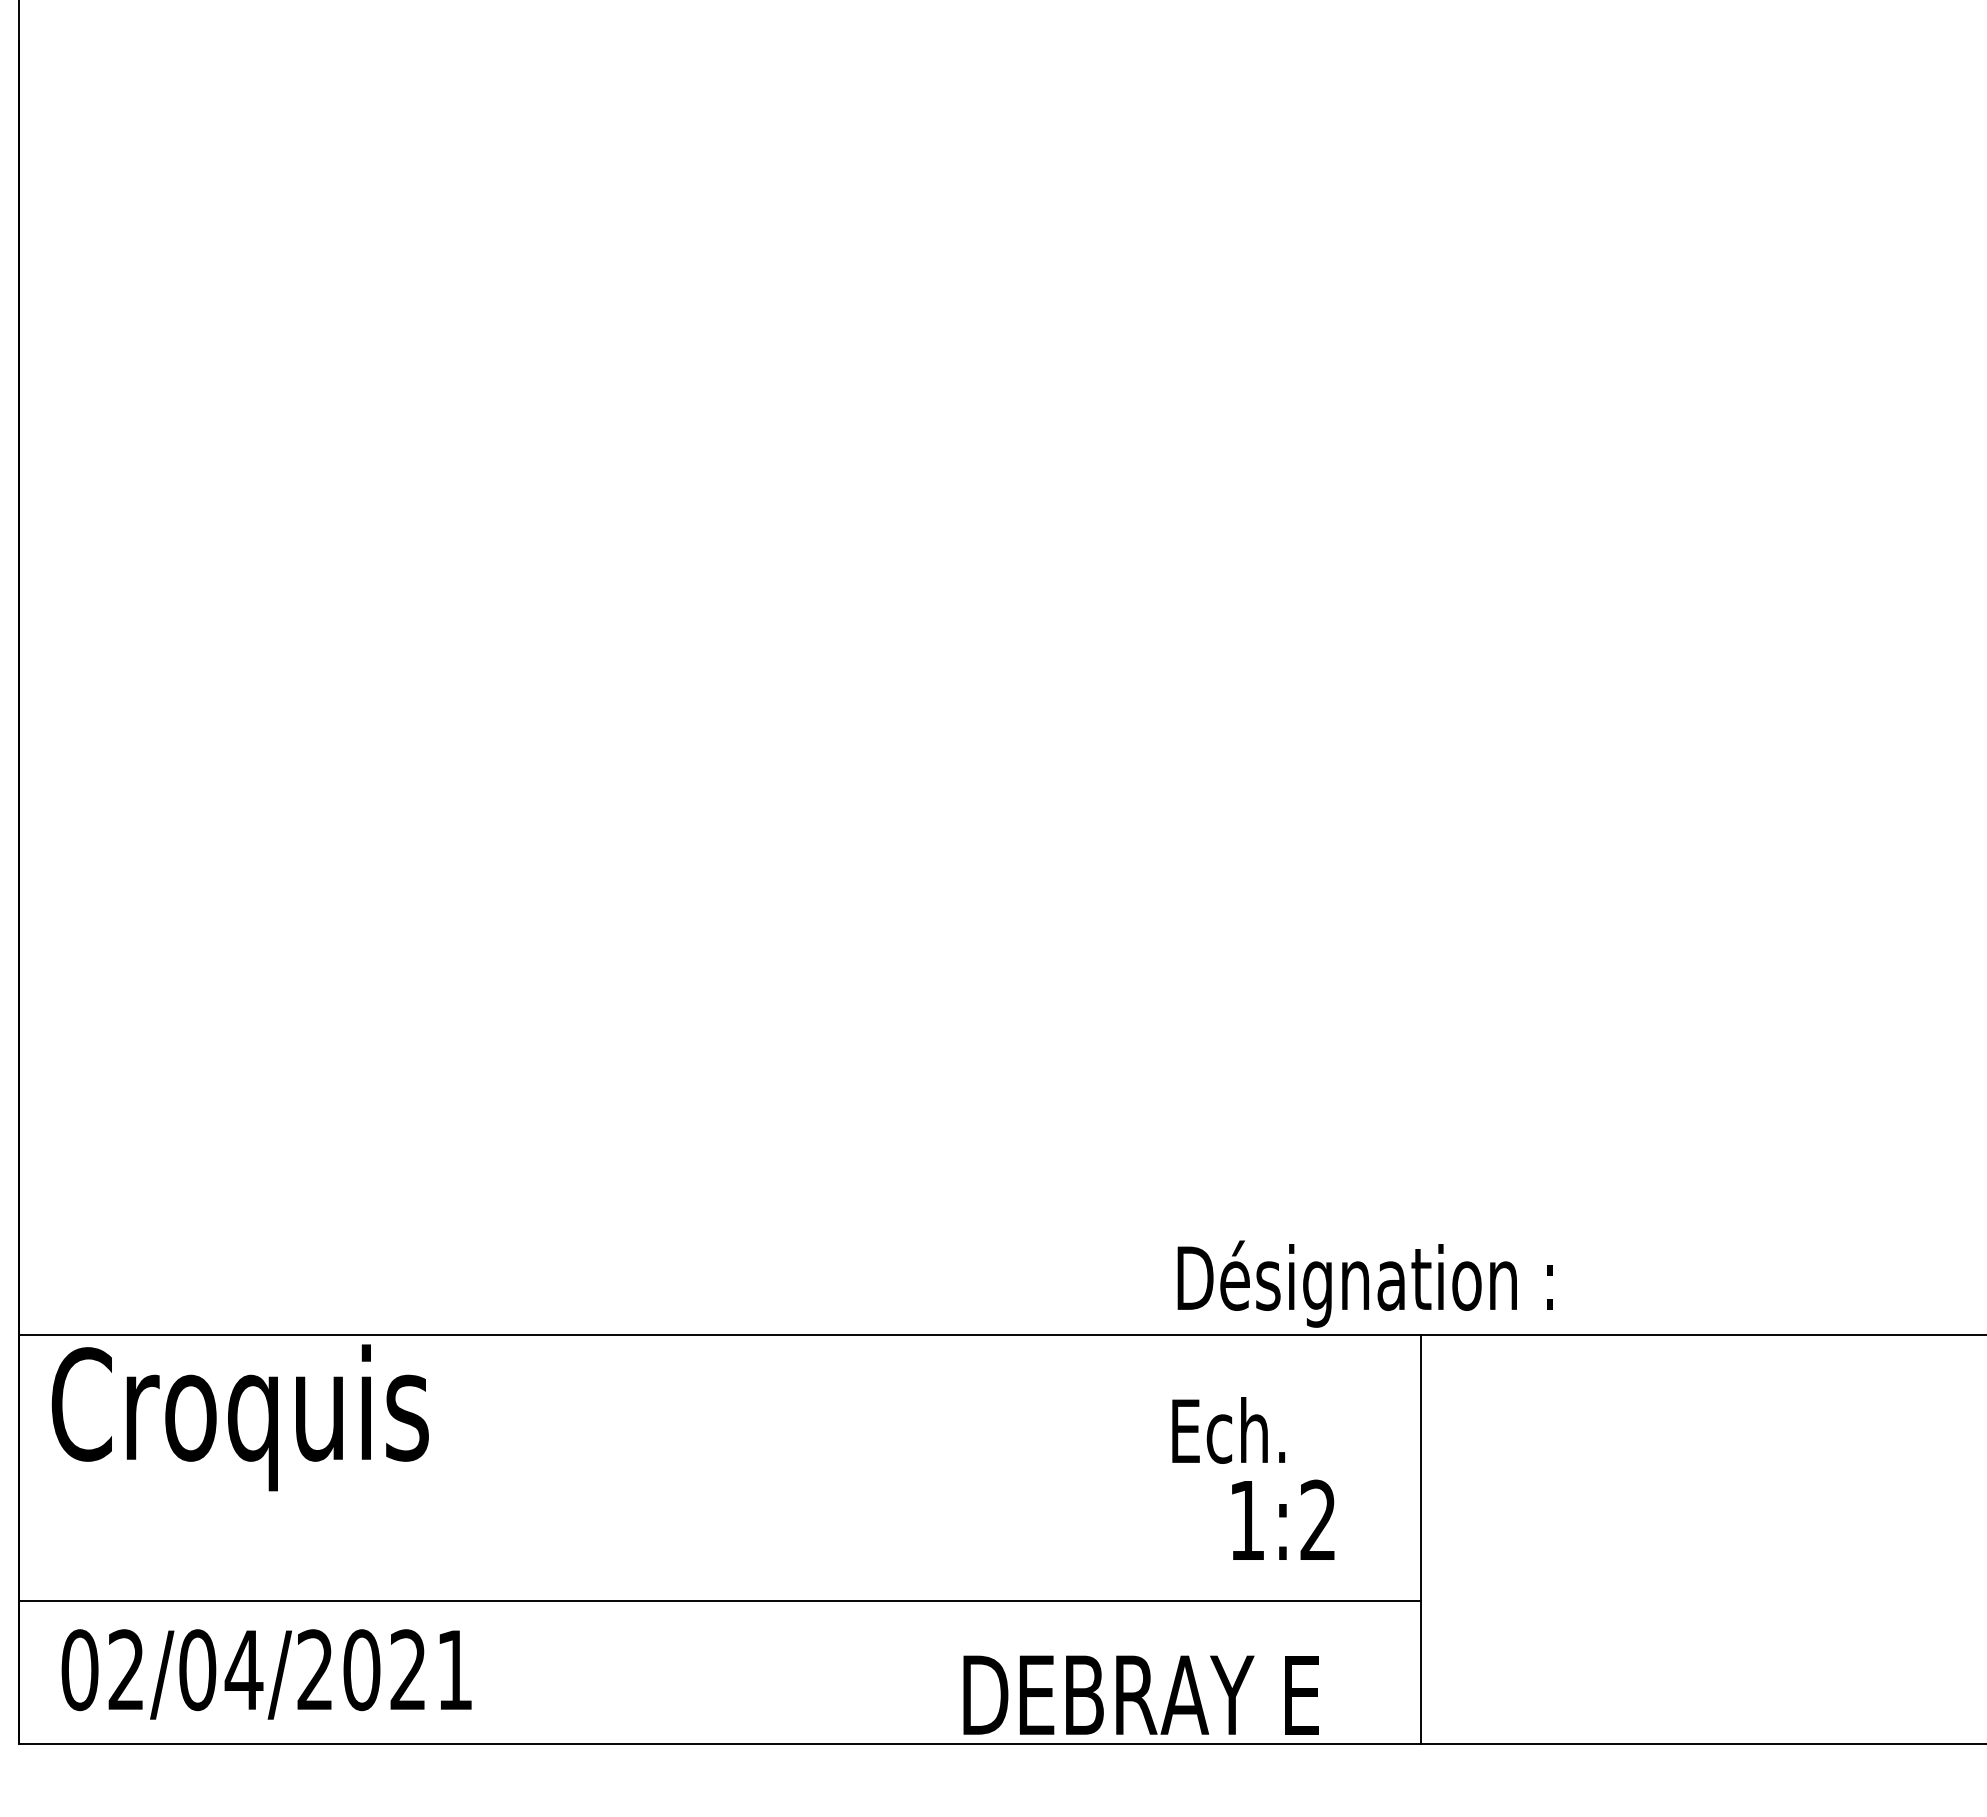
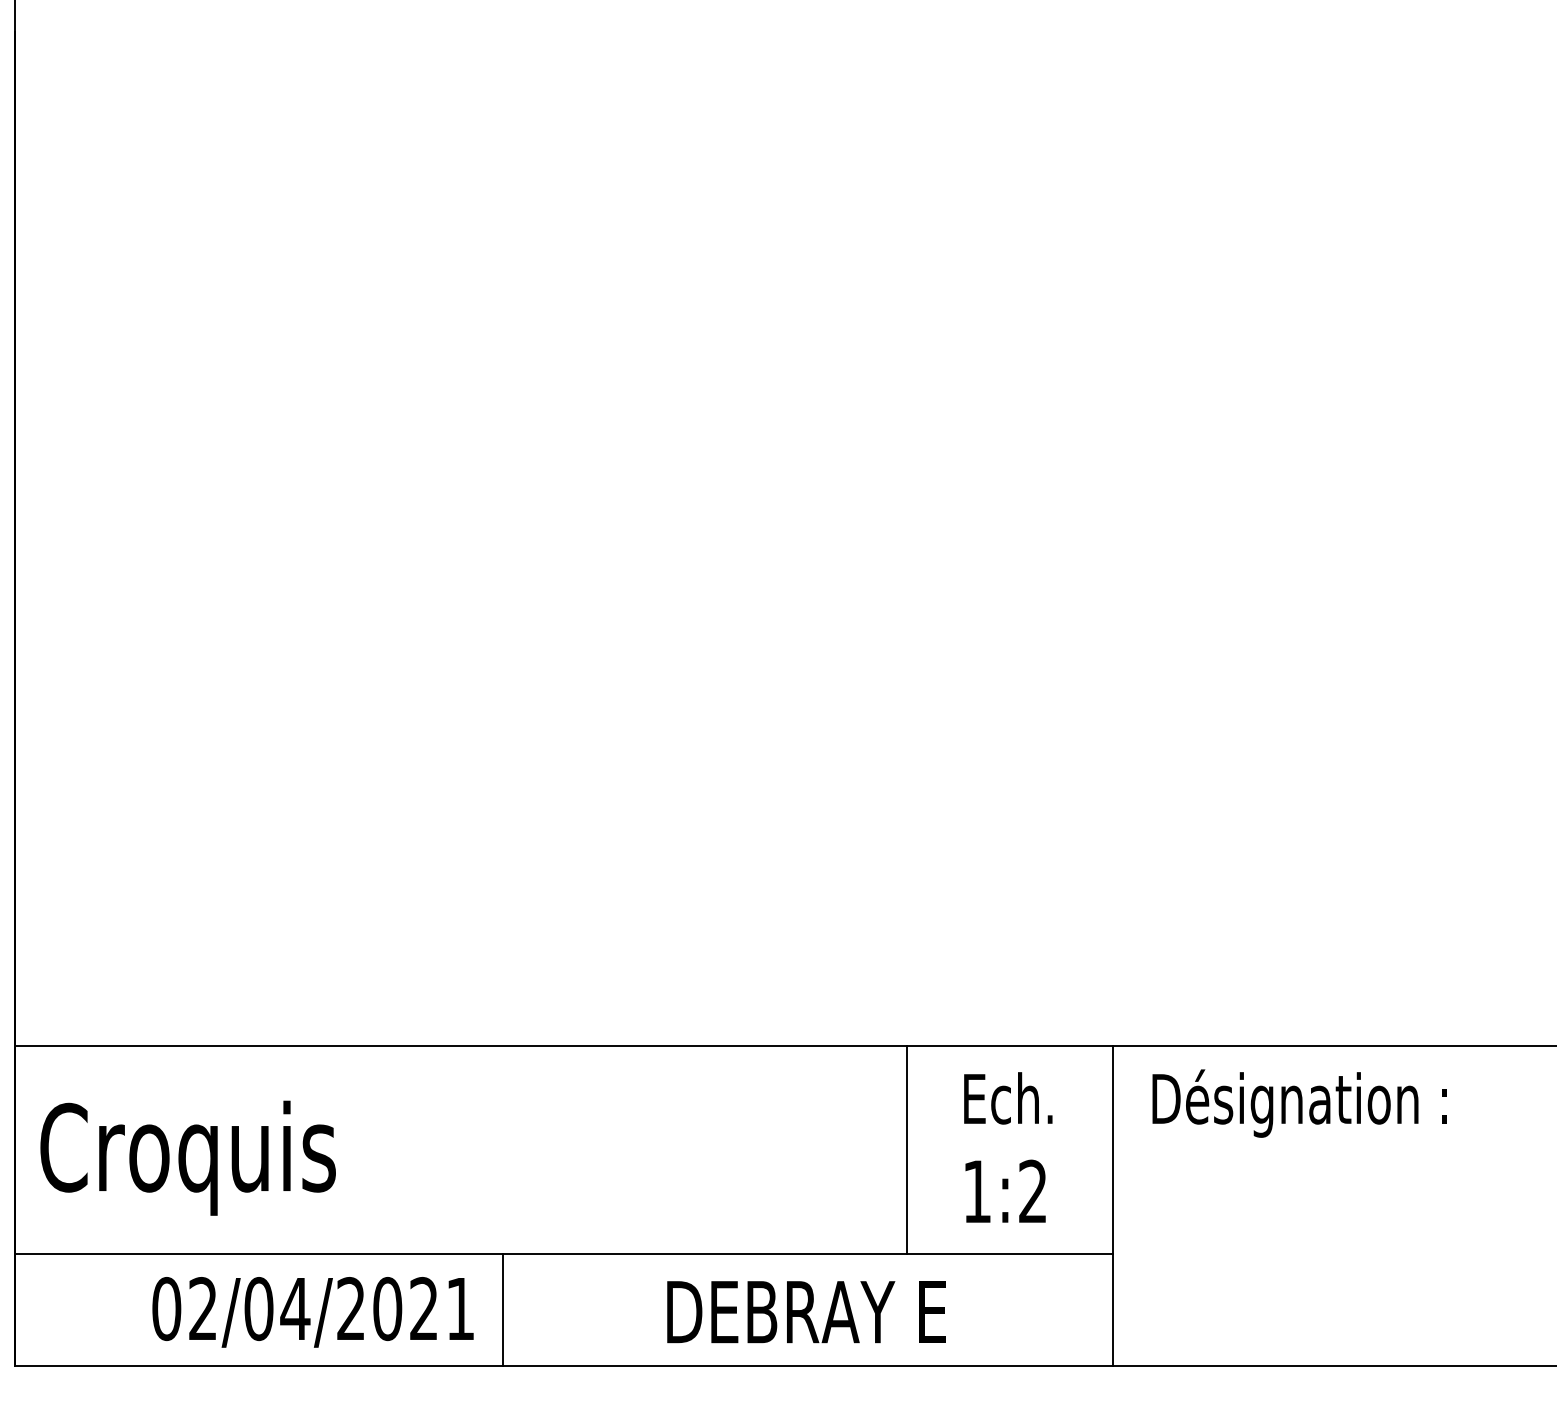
text: (1364, 1283) -> (1298, 1103), moved
text: (239, 1417) -> (187, 1157), moved
text: (1228, 1430) -> (1008, 1098), moved
line: (1157, 1467) -> (907, 1150), added
line: (642, 1671) -> (503, 1310), added
text: (266, 1674) -> (312, 1312), moved
text: (1140, 1694) -> (805, 1311), moved

